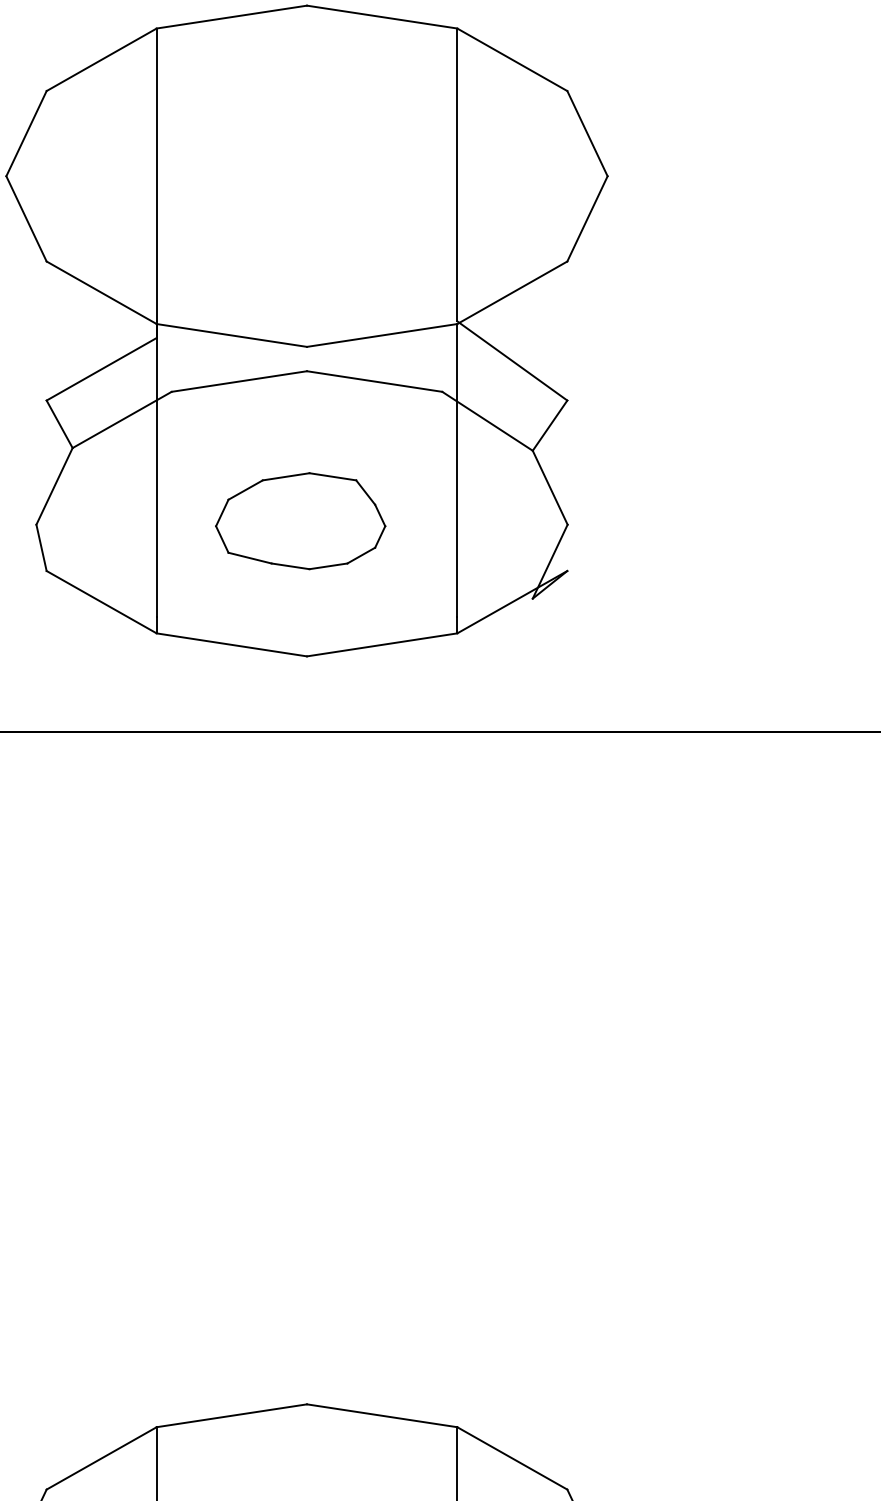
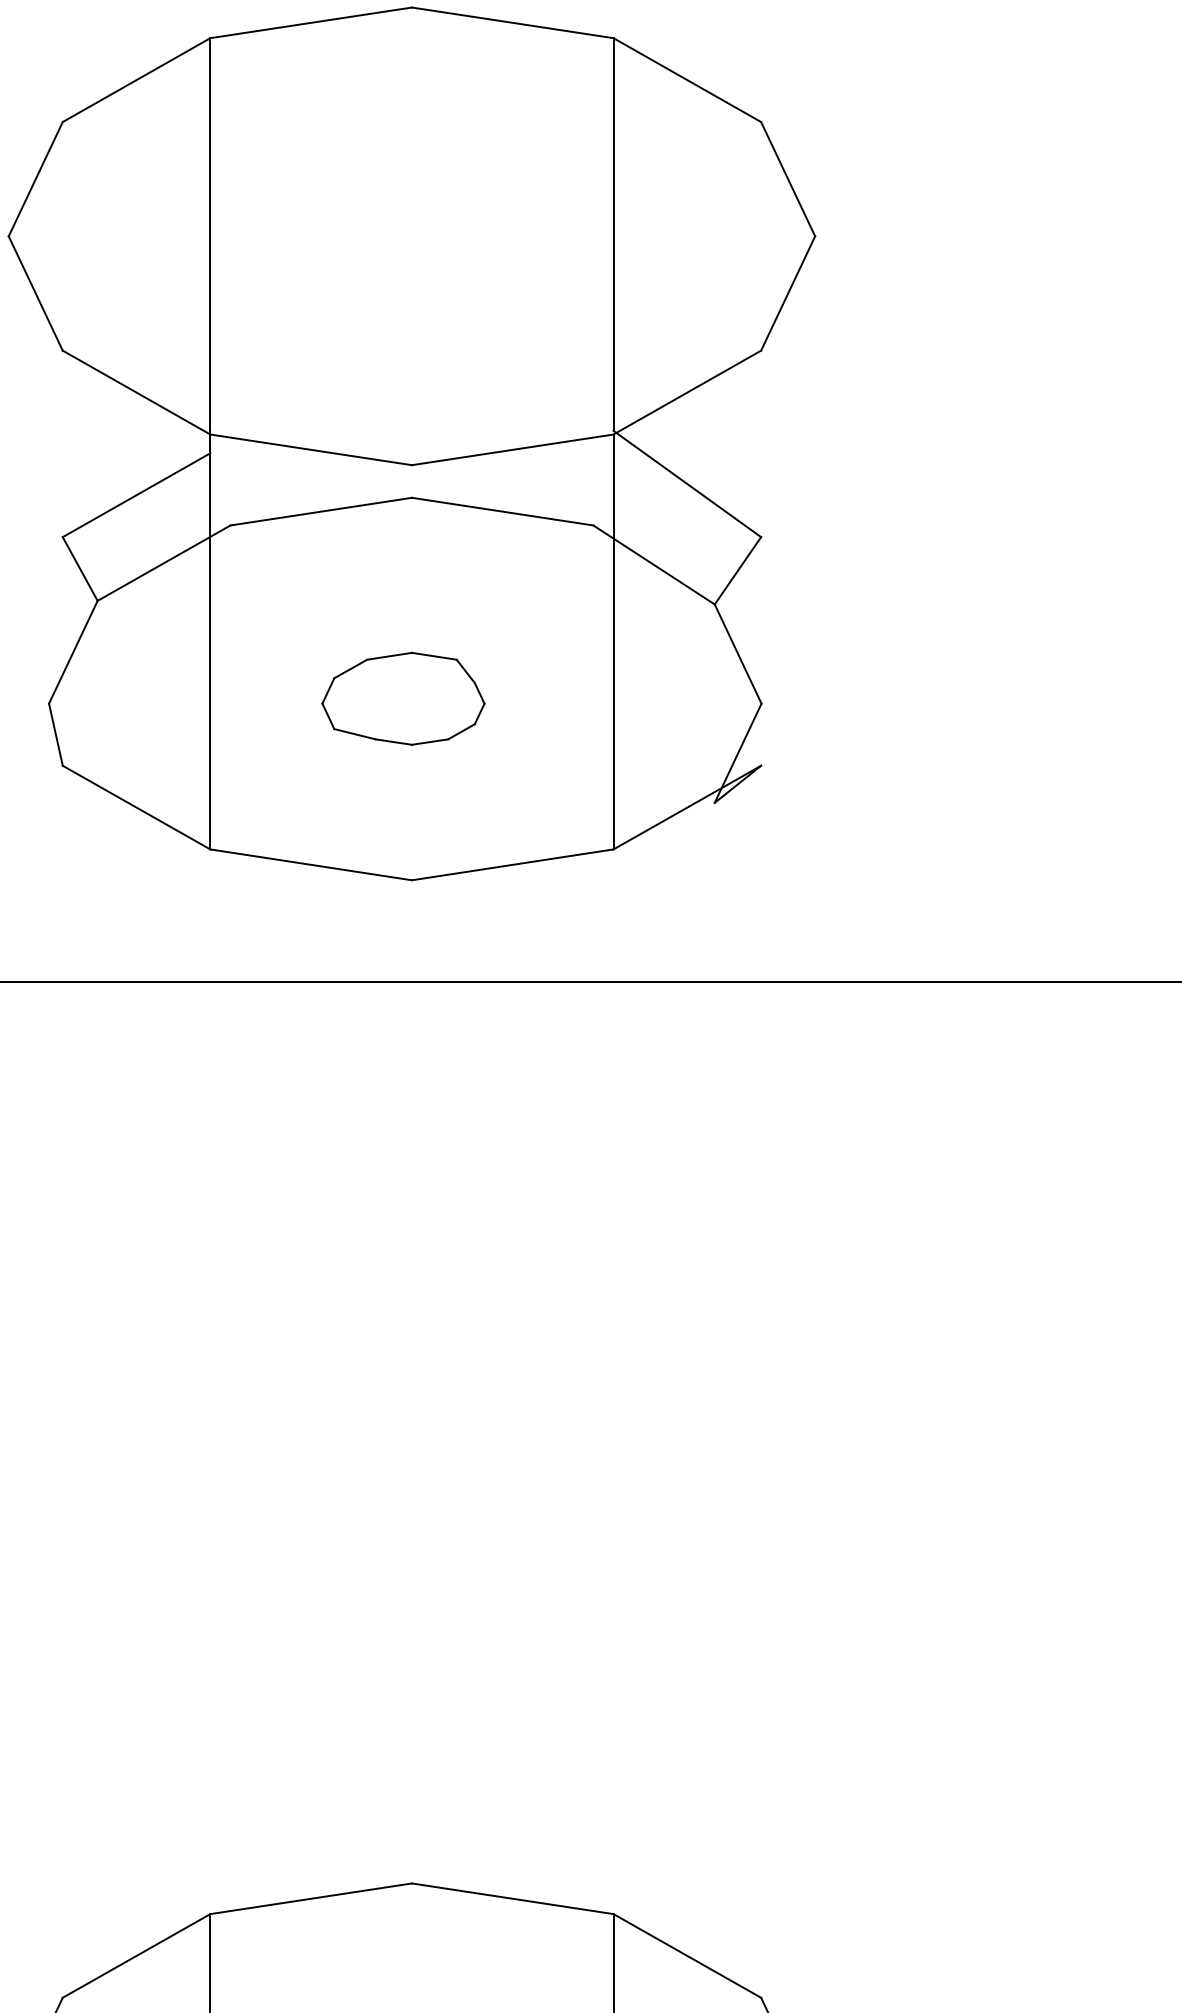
part: (300, 520) -> (403, 698), size x0.71

